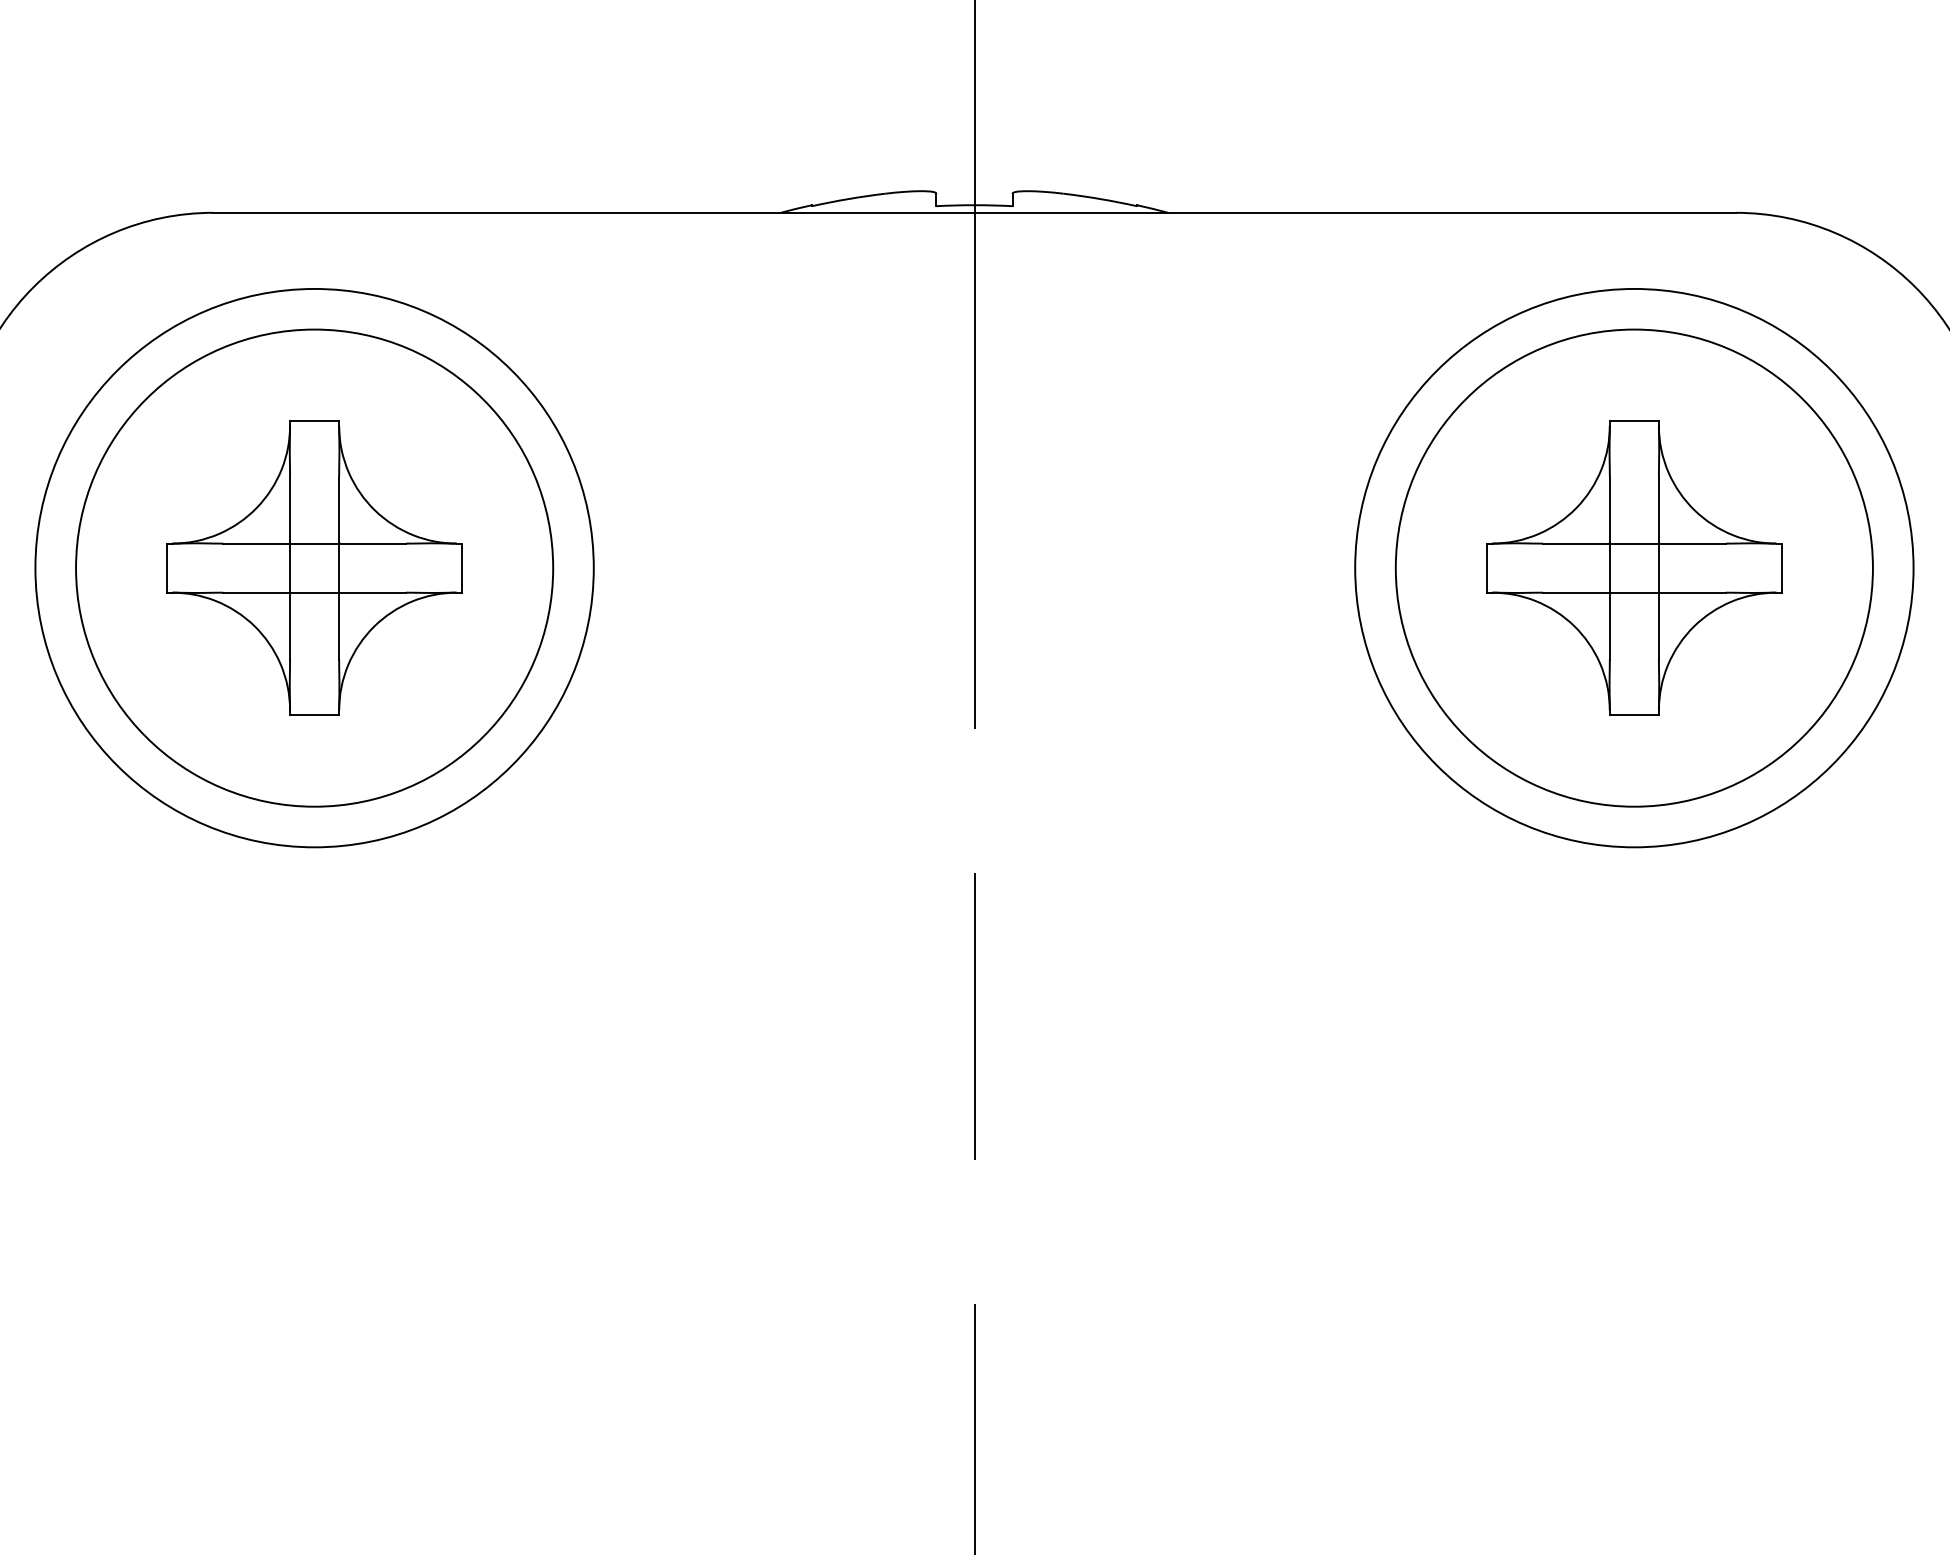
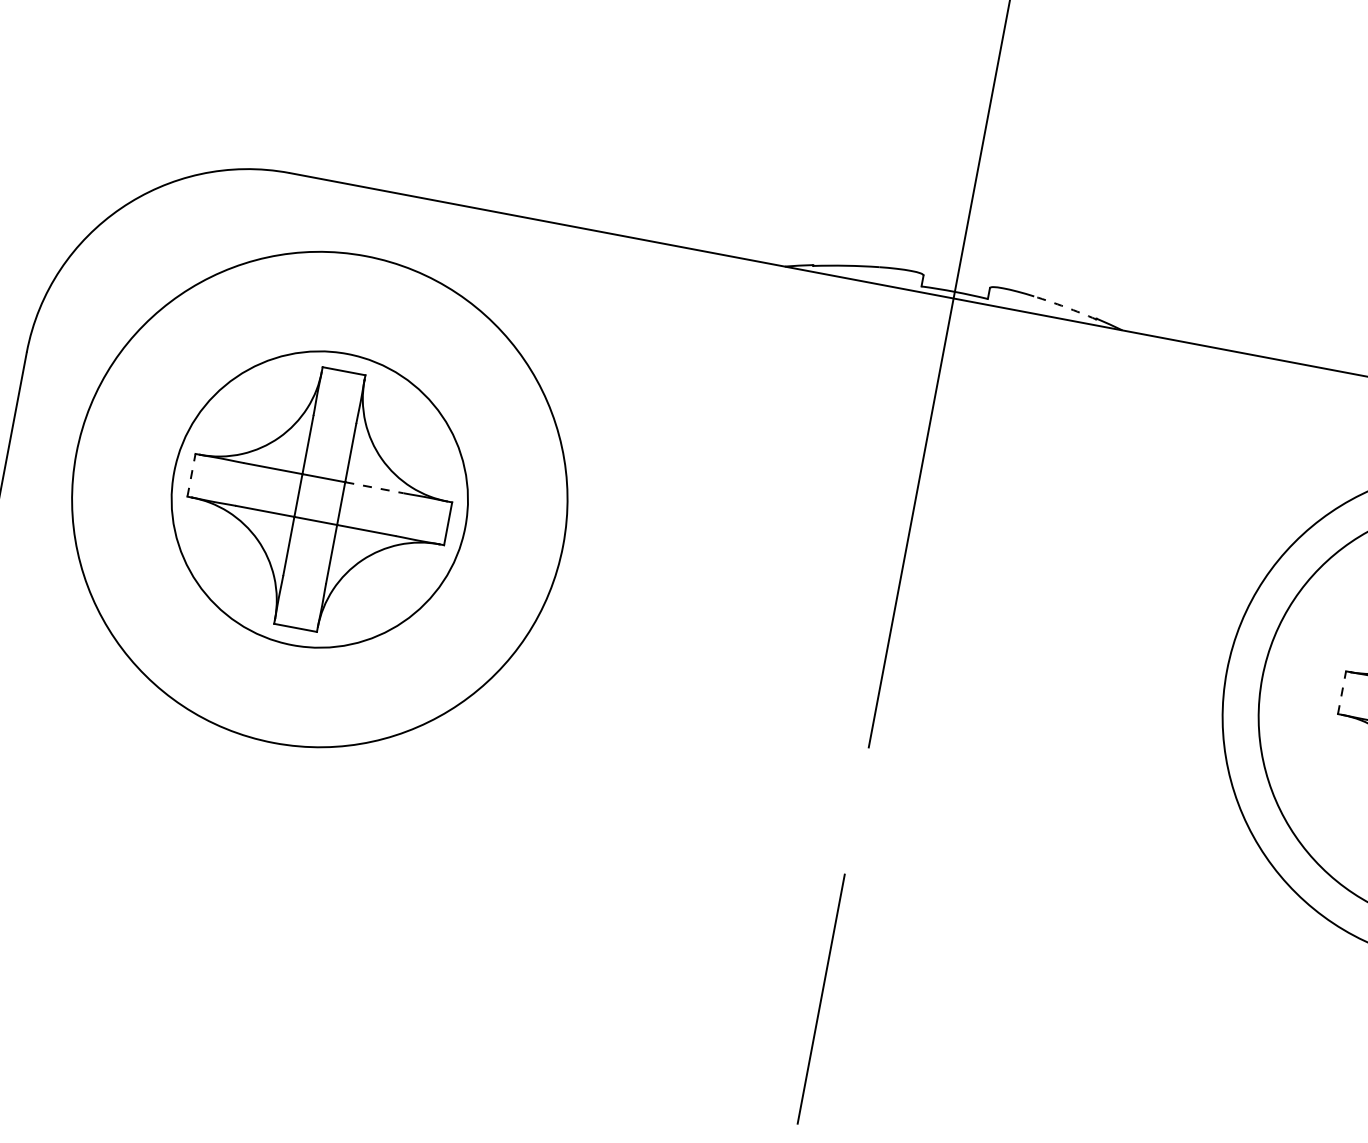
arc: (1100, 199) -> (1065, 307), solid -> dashed
line: (373, 543) -> (375, 487), solid -> dashed
circle: (314, 567) -> (319, 498), size x0.7
line: (167, 568) -> (191, 475), solid -> dashed
line: (1487, 568) -> (1342, 693), solid -> dashed

